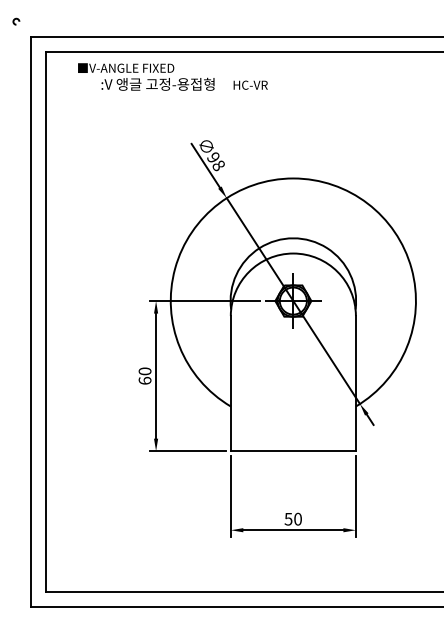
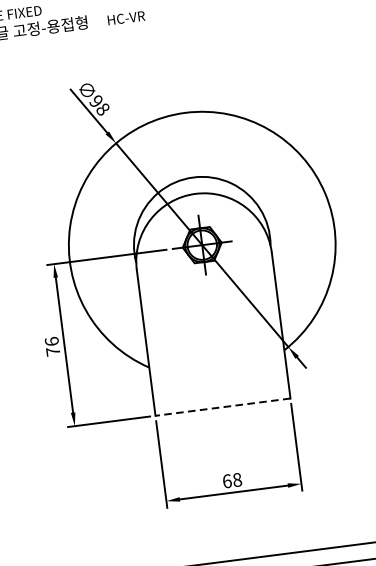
text: (144, 375) -> (51, 346), 60 -> 76
line: (293, 451) -> (223, 407), solid -> dashed
text: (292, 518) -> (231, 479), 50 -> 68

